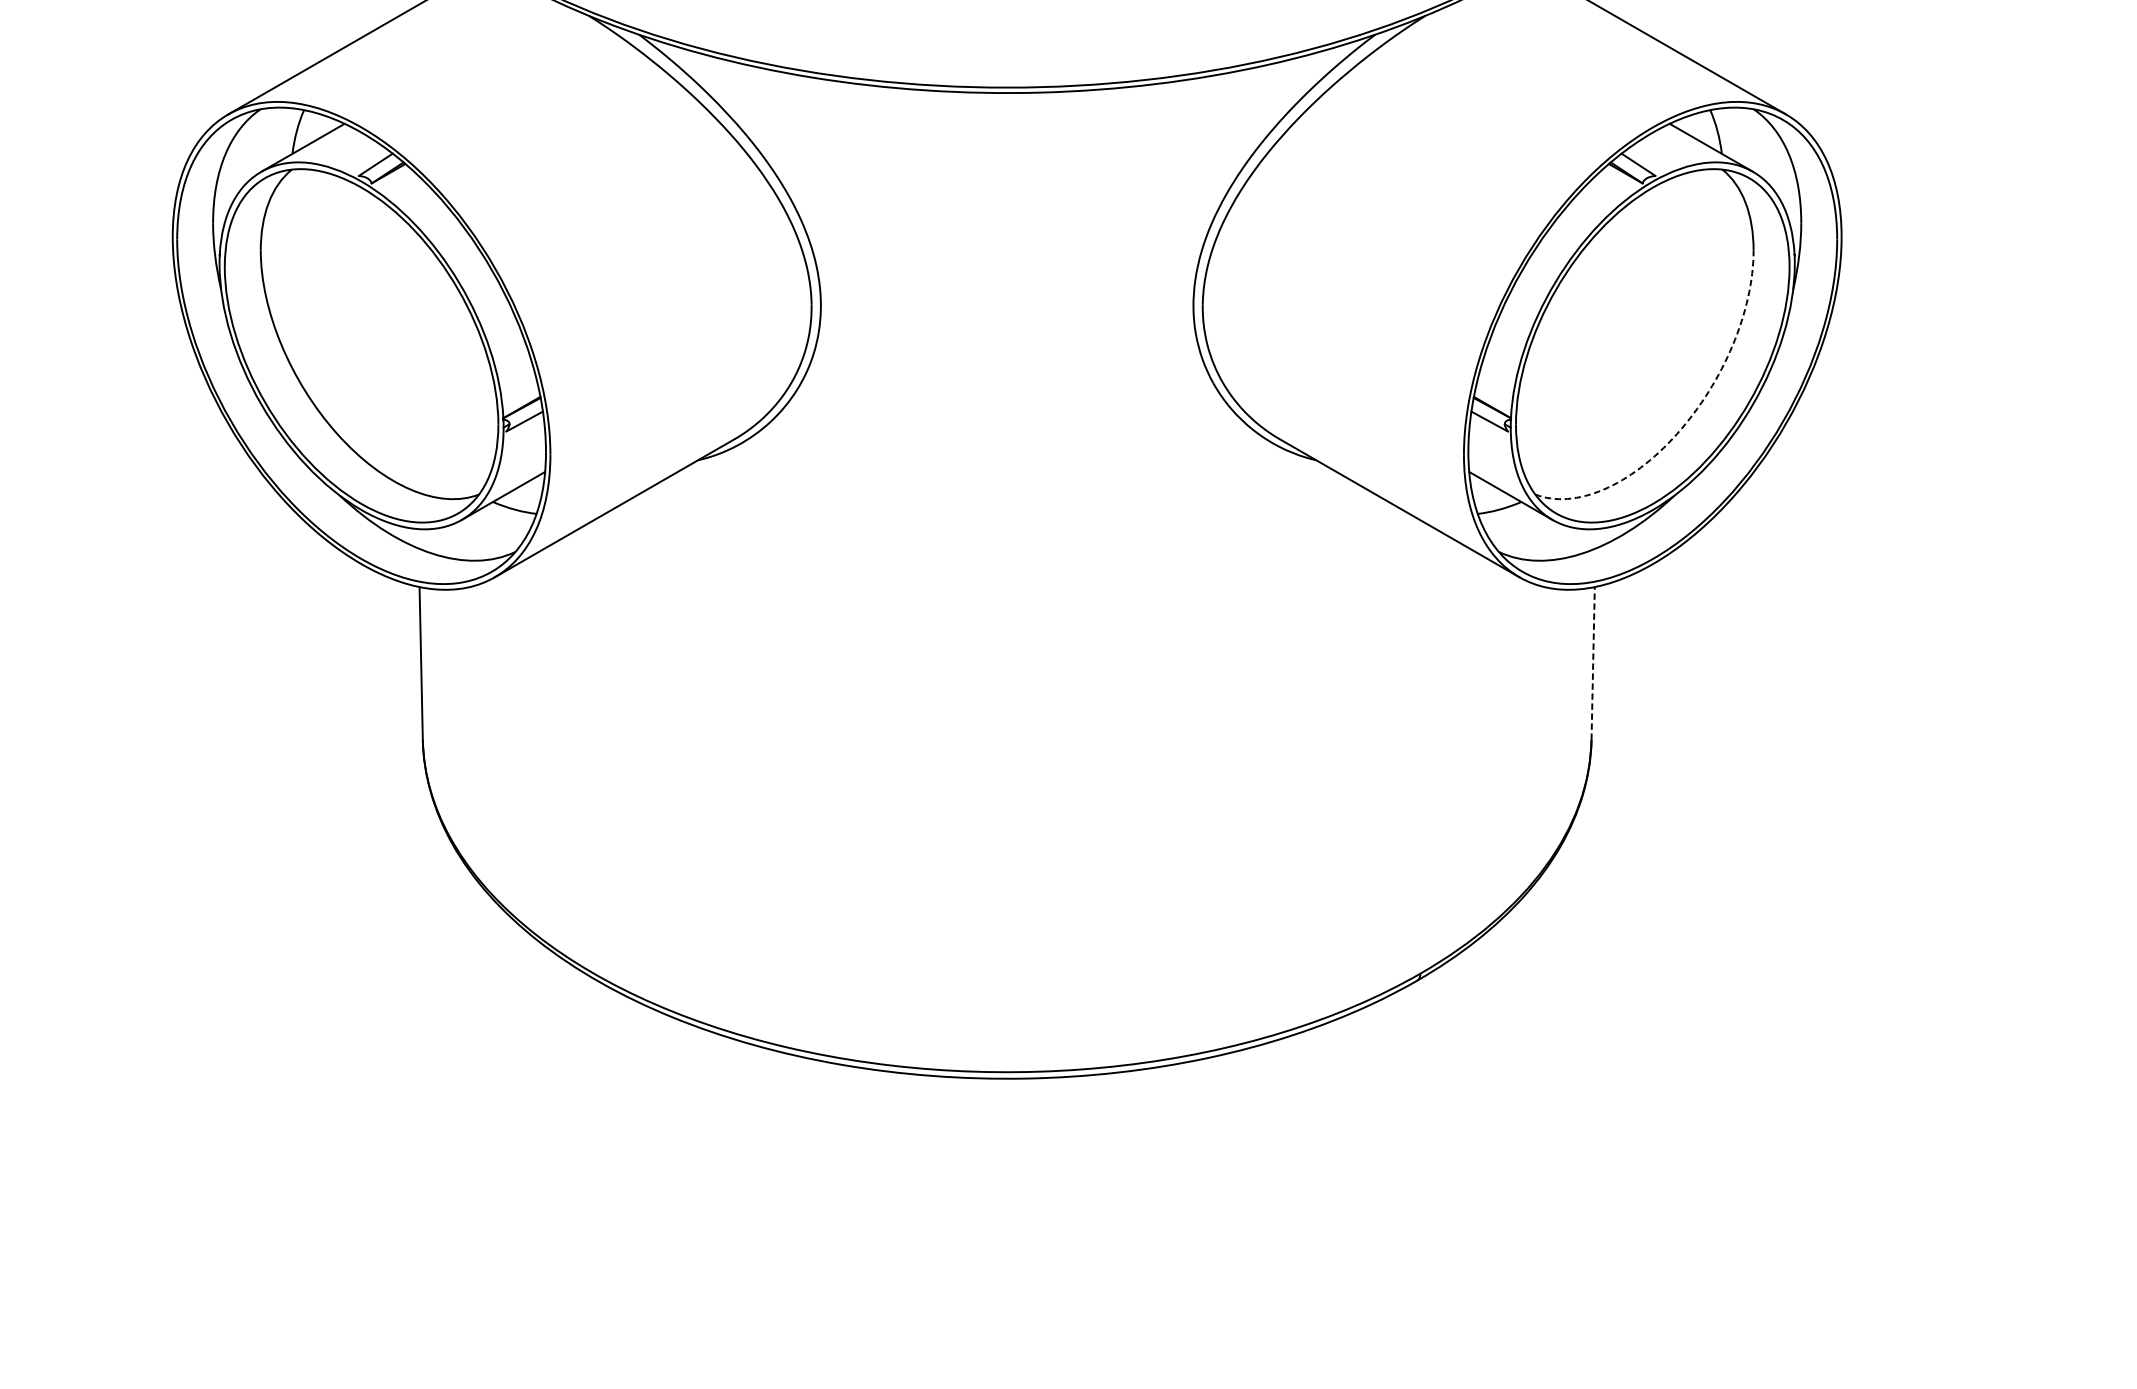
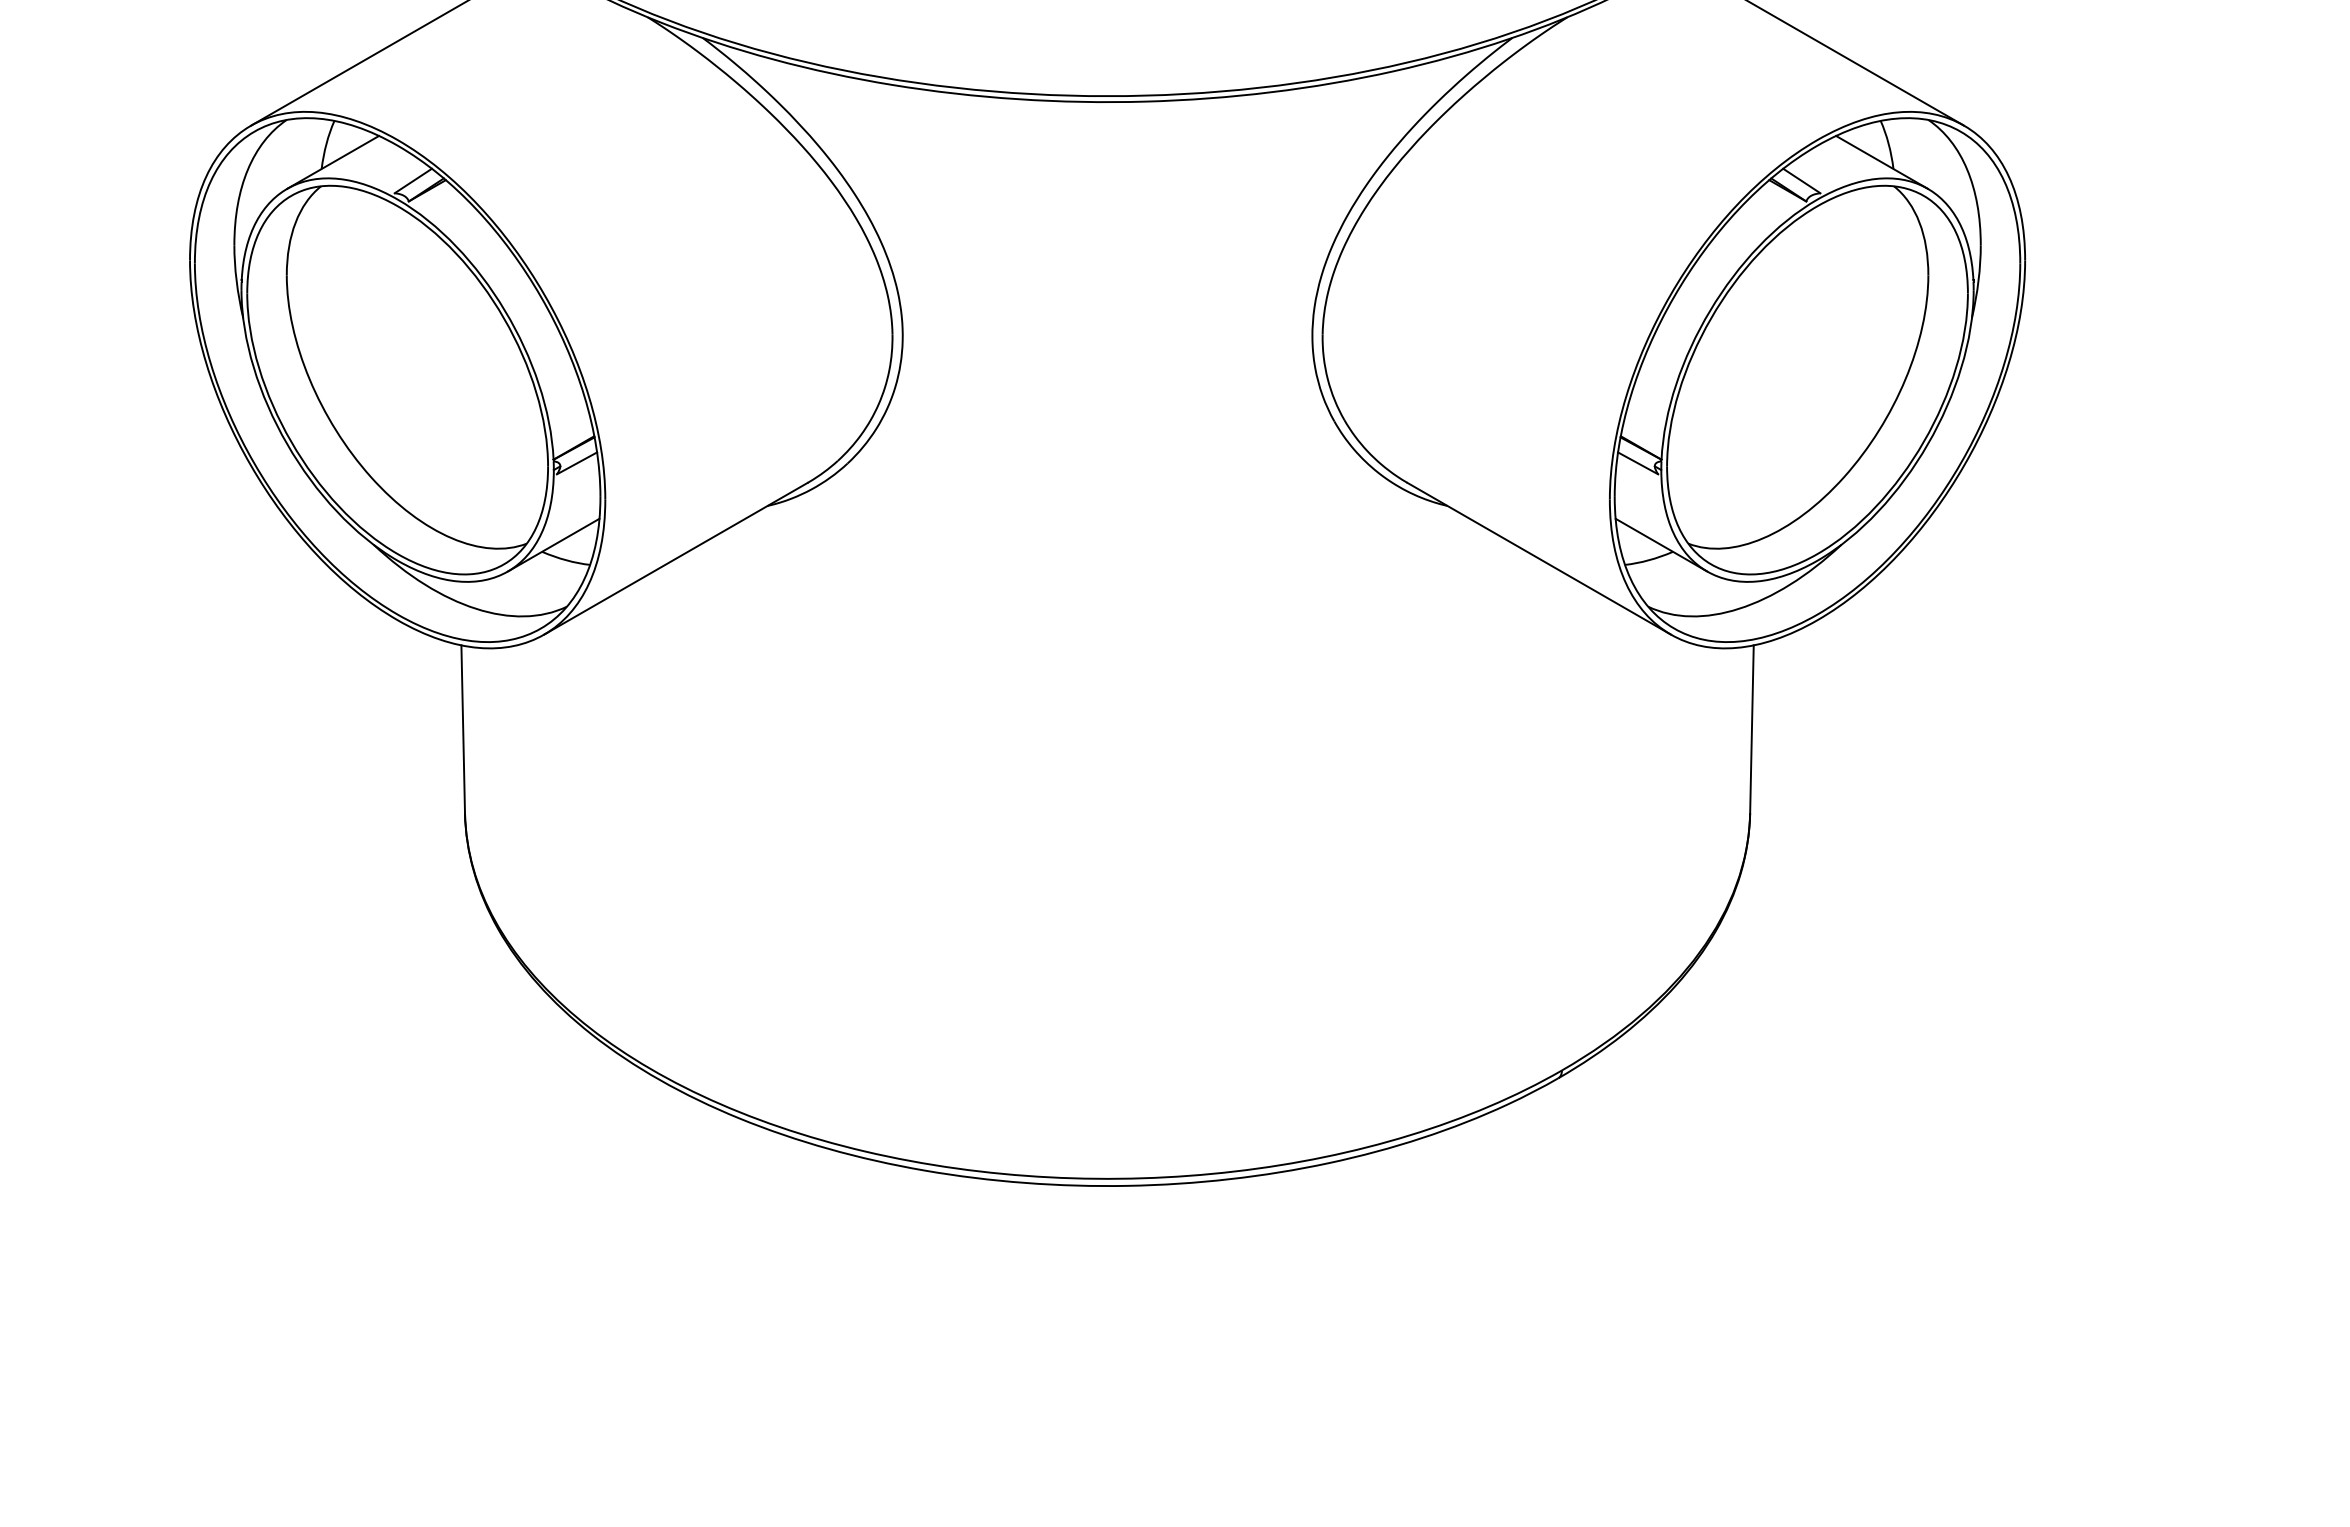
arc: (1689, 419) -> (1857, 461), dashed -> solid
line: (1592, 662) -> (1751, 728), dashed -> solid

